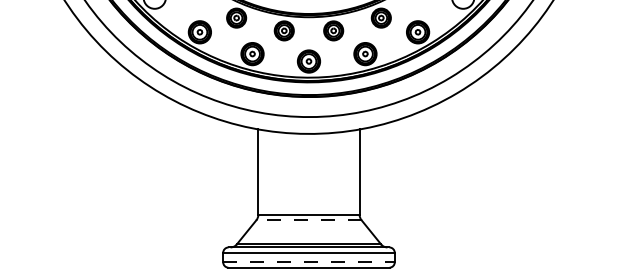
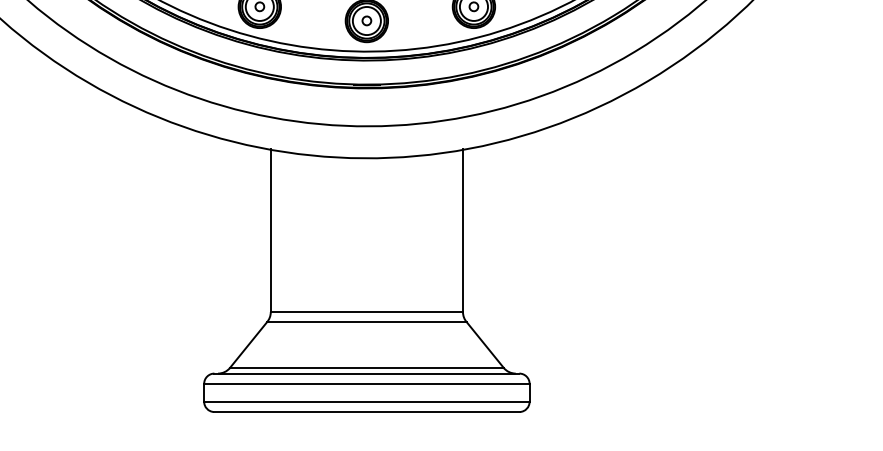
line: (309, 220) -> (367, 322), dashed -> solid
line: (308, 262) -> (365, 402), dashed -> solid

